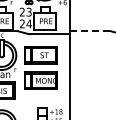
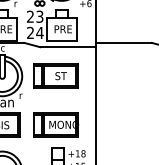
line: (90, 31) -> (124, 43), dashed -> solid
part: (40, 80) -> (55, 124), moved

